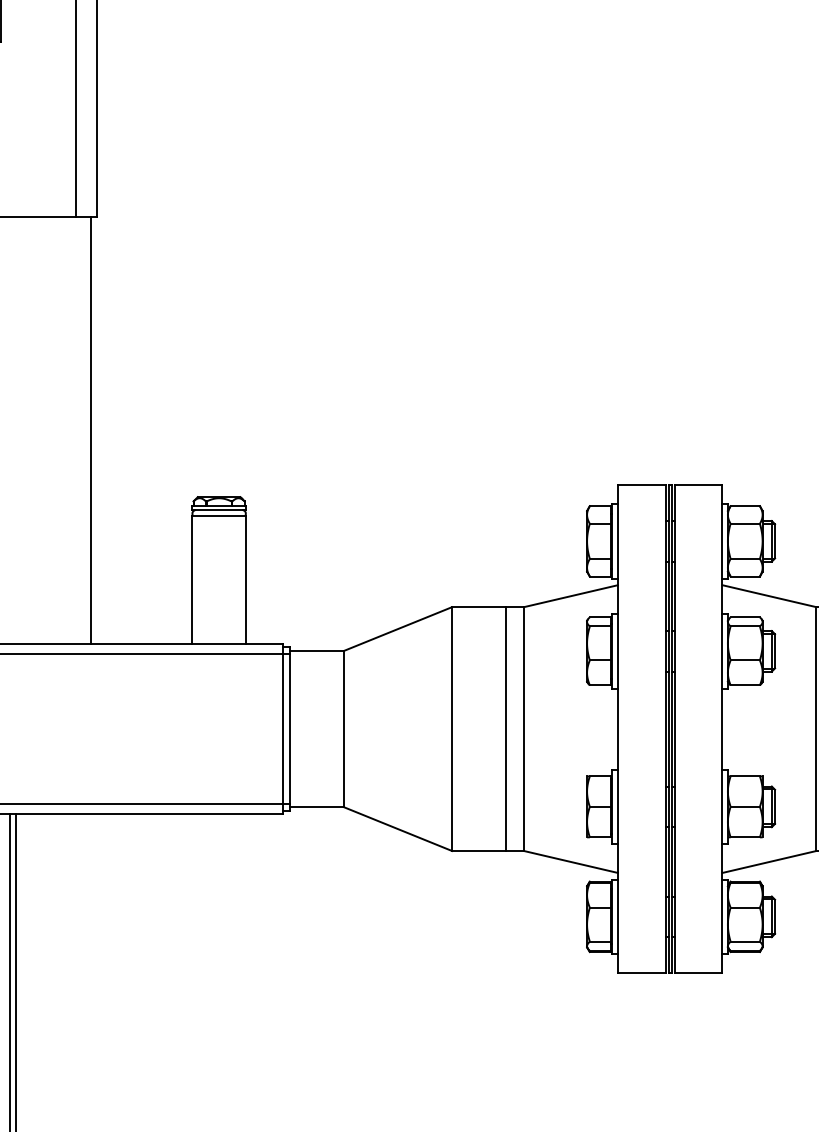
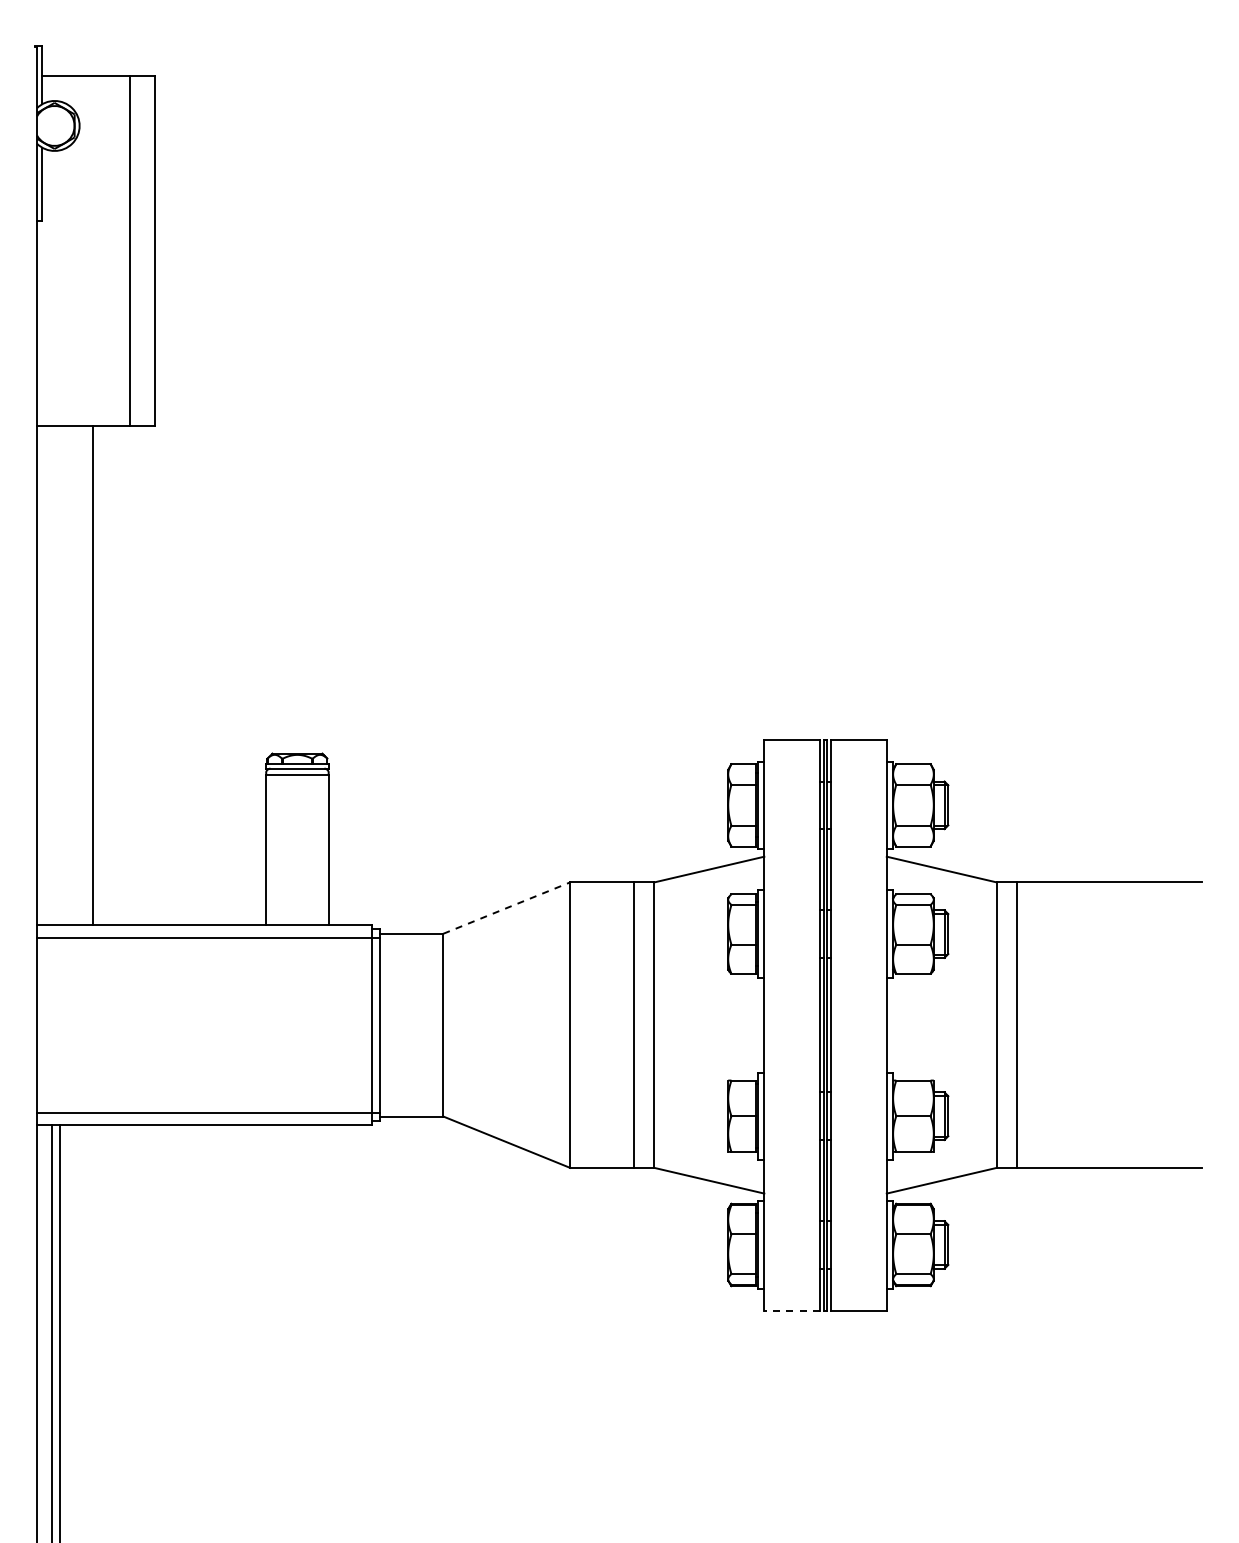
line: (91, 430) -> (93, 675), moved
line: (398, 628) -> (507, 907), solid -> dashed
line: (641, 972) -> (792, 1310), solid -> dashed

